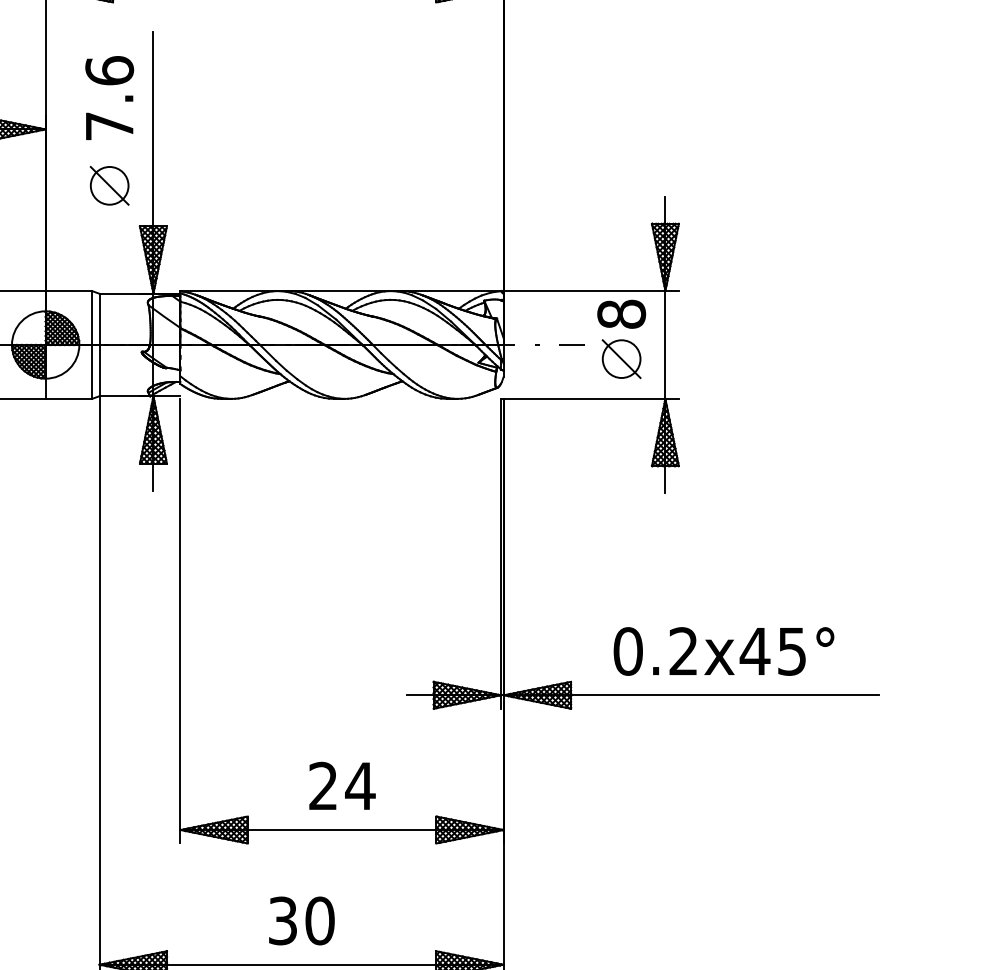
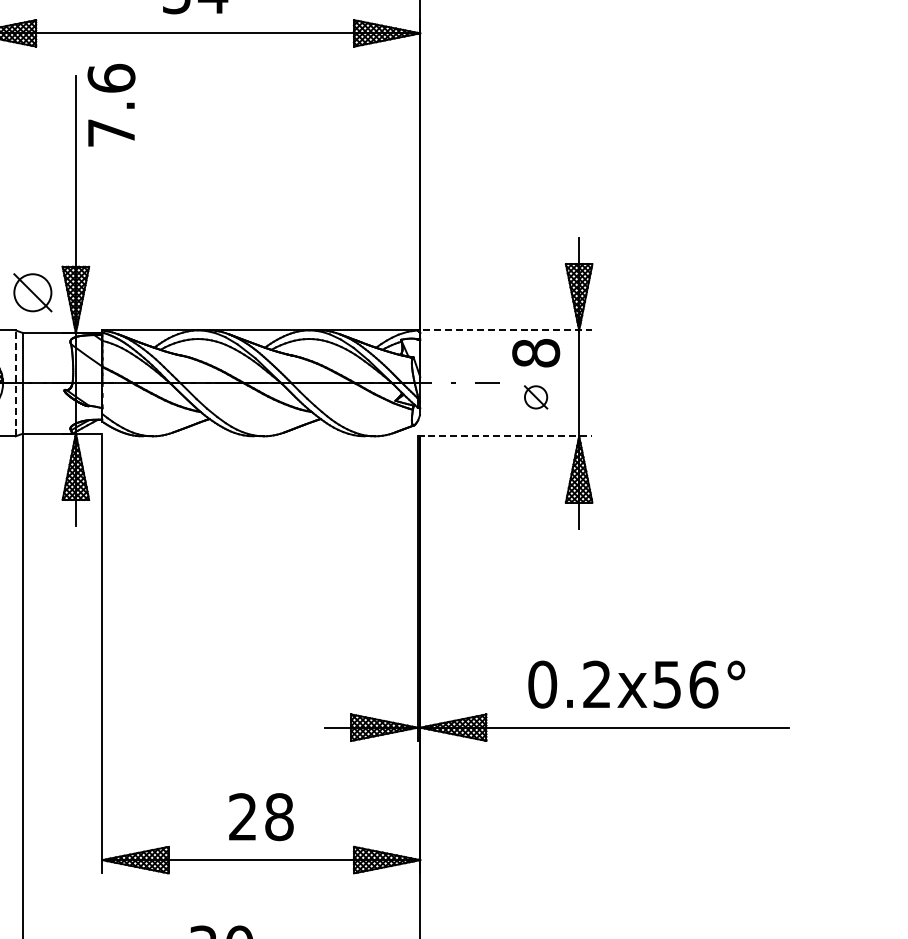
text: (109, 97) -> (111, 104), moved
part: (109, 185) -> (32, 292), moved
line: (589, 291) -> (504, 330), solid -> dashed
line: (92, 344) -> (15, 382), solid -> dashed
part: (621, 359) -> (536, 397), size x0.6
line: (589, 398) -> (504, 435), solid -> dashed
text: (773, 651) -> (685, 684), 0.2x45° -> 0.2x56°
text: (360, 785) -> (279, 816), 24 -> 28

